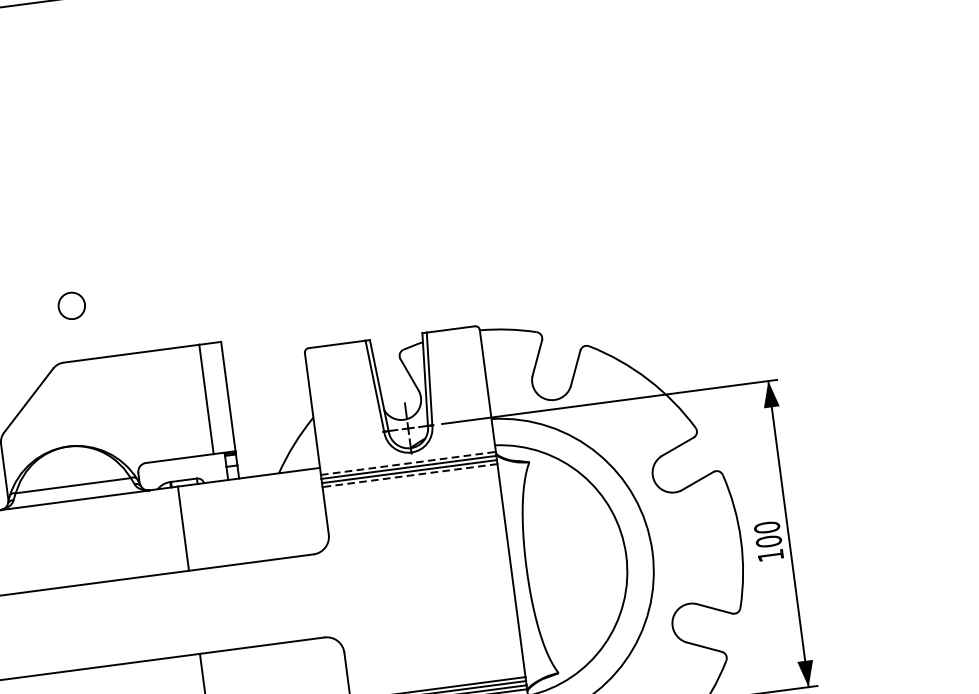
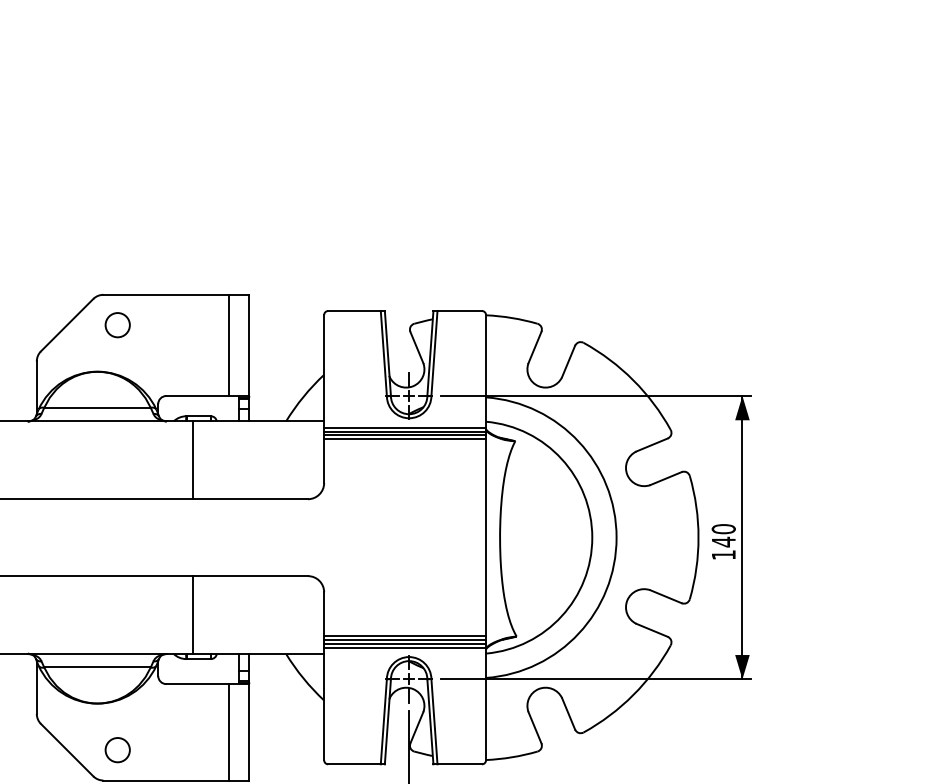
circle: (71, 306) -> (117, 325), moved
line: (408, 463) -> (405, 427), dashed -> solid
line: (410, 475) -> (405, 439), dashed -> solid
text: (768, 540) -> (723, 541), 100 -> 140

